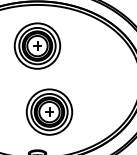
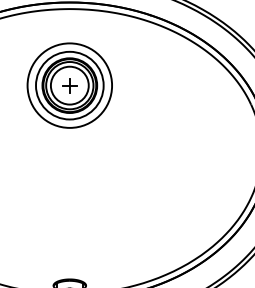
part: (49, 111) -> (92, 207), removed

